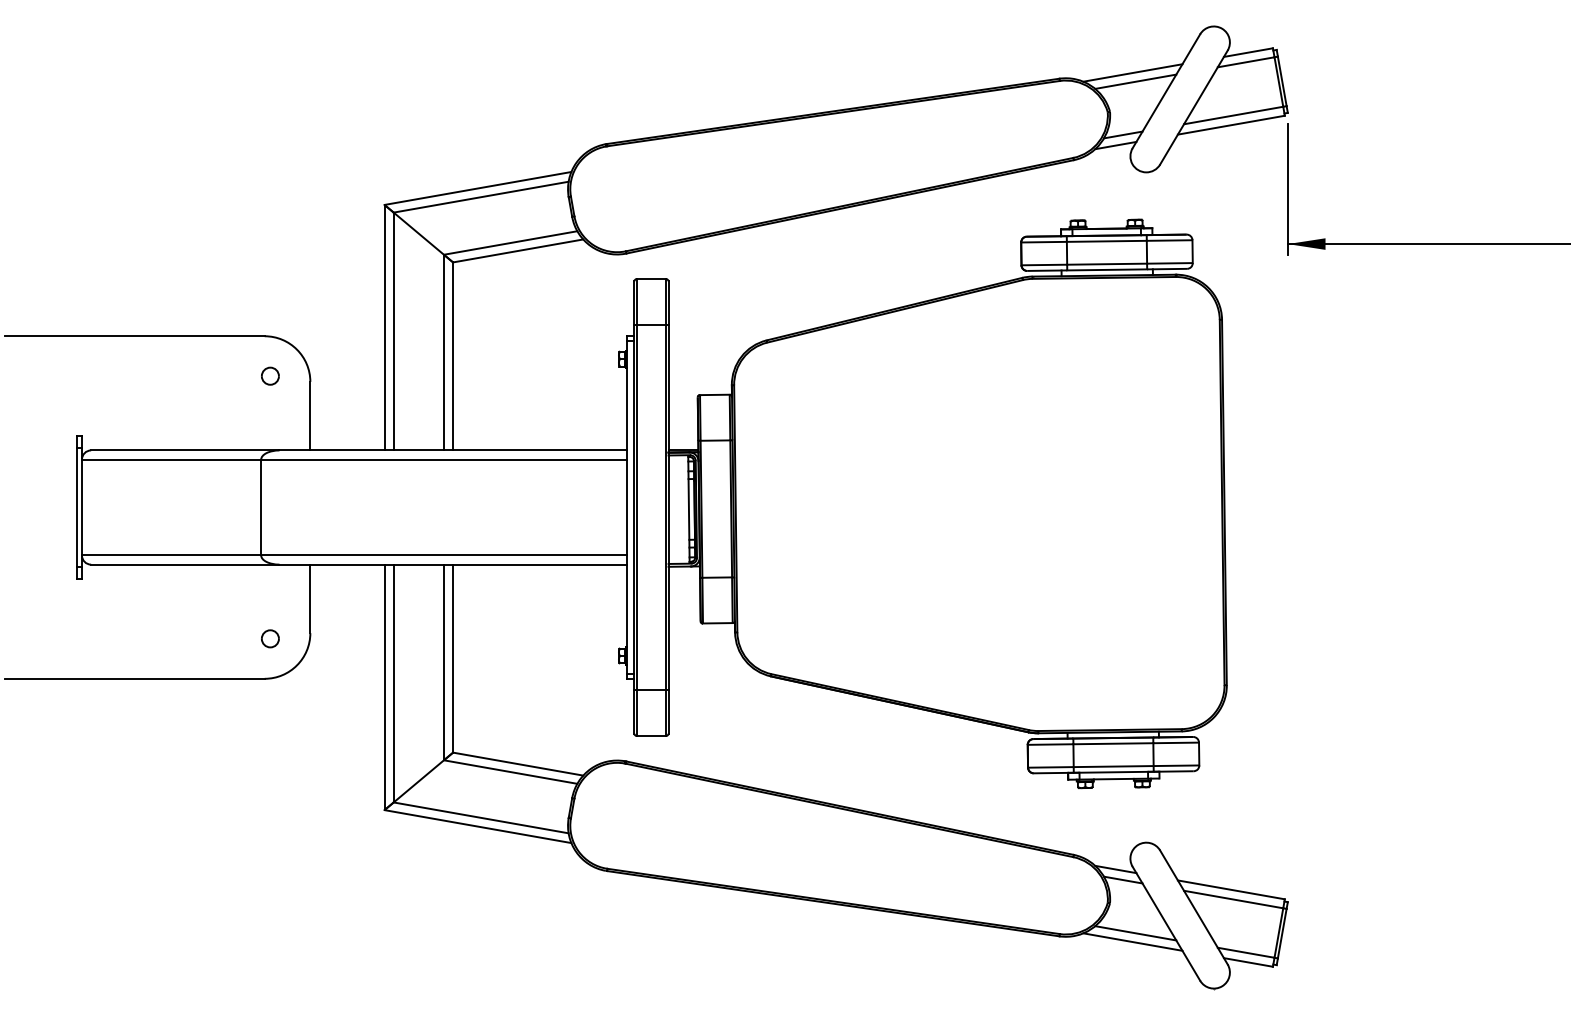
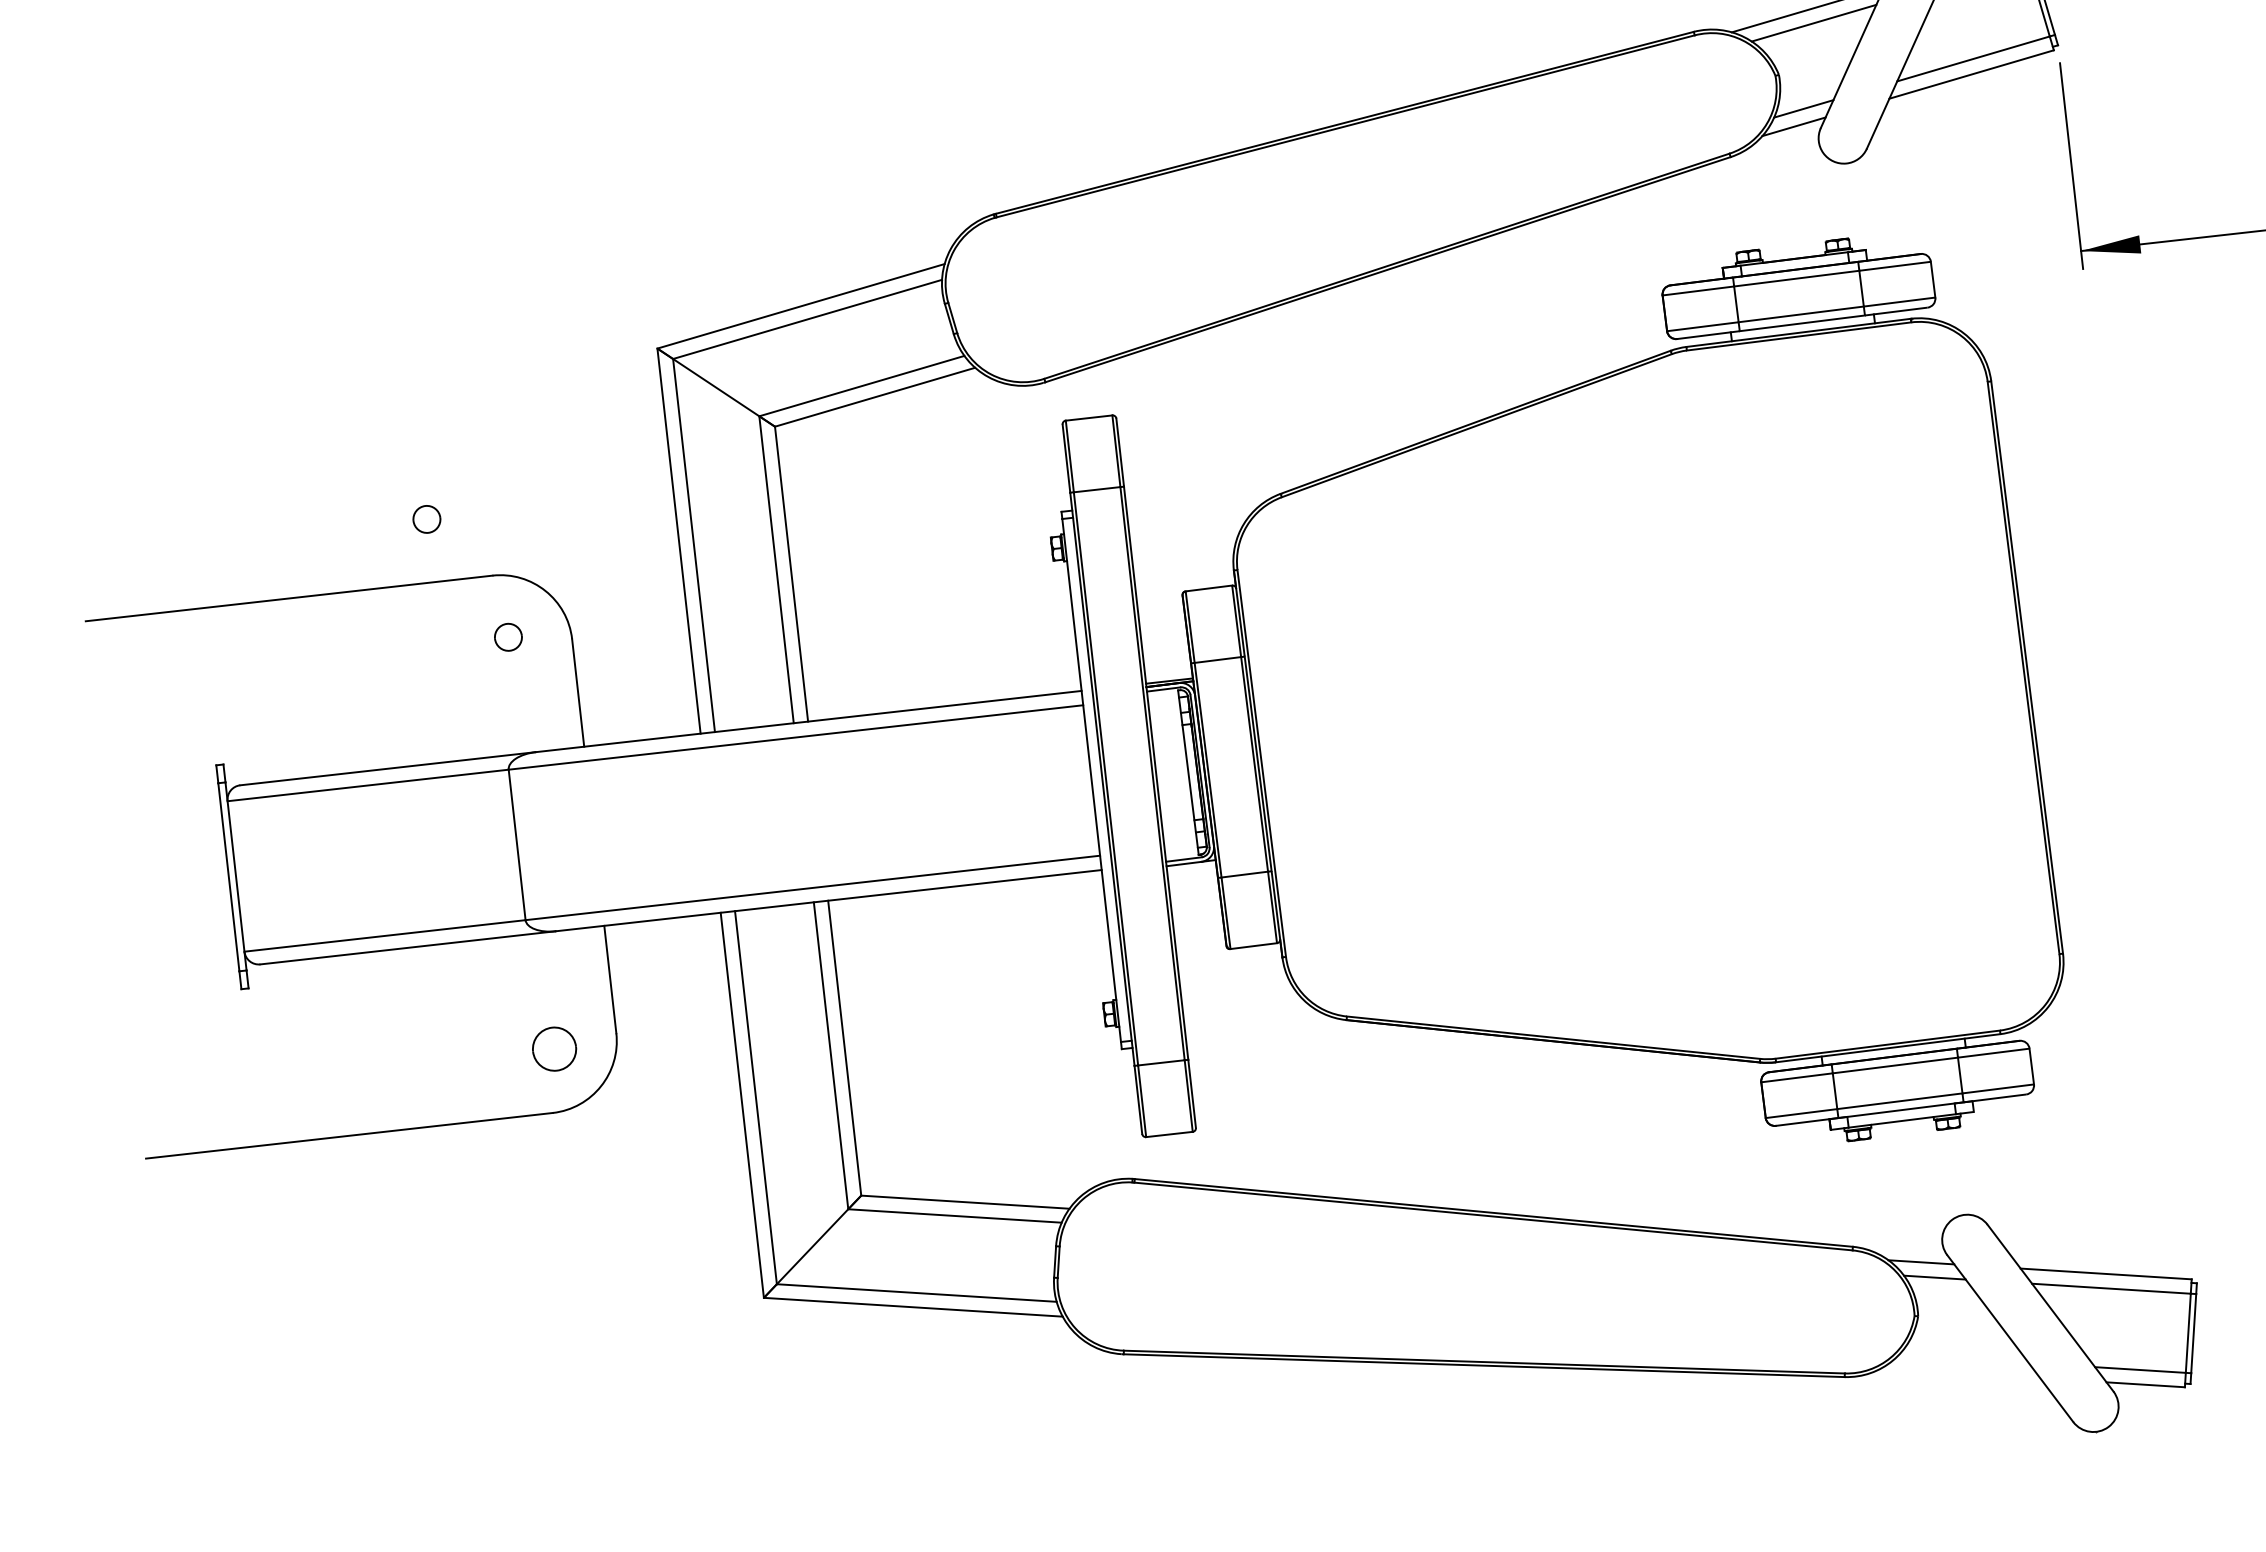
part: (227, 295) -> (426, 518), added
part: (270, 638) -> (554, 1048), size x1.6
line: (1135, 933) -> (1963, 1359), removed
line: (1132, 941) -> (1960, 1372), removed

